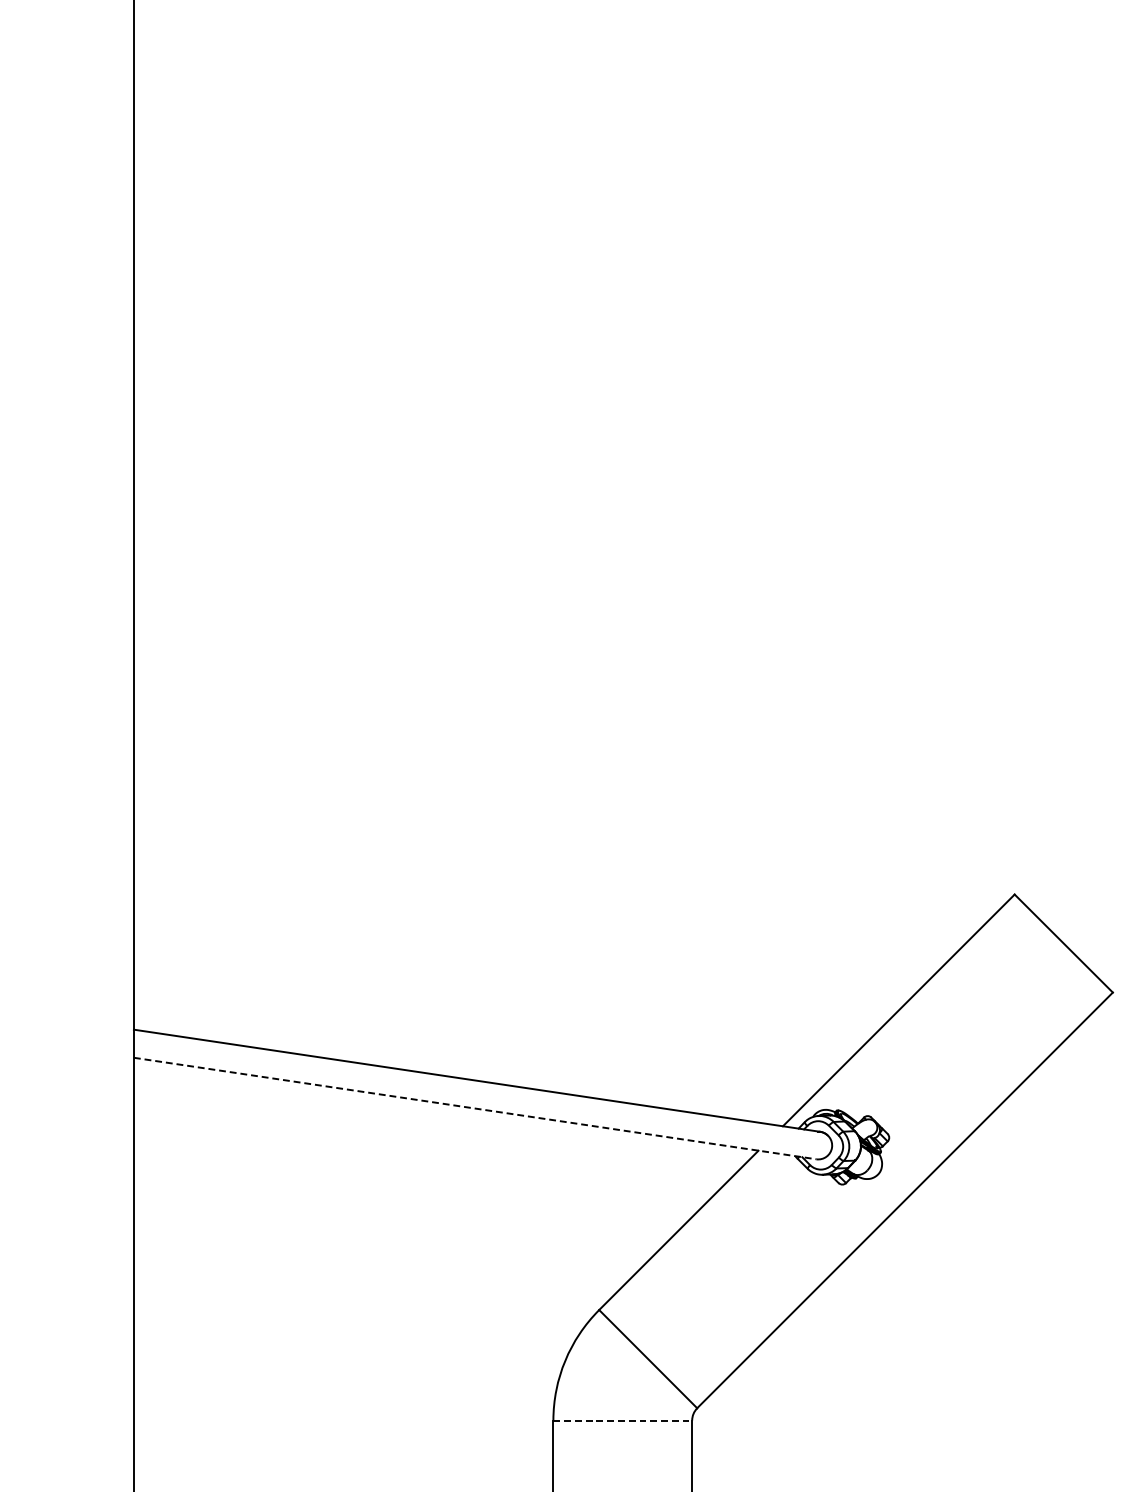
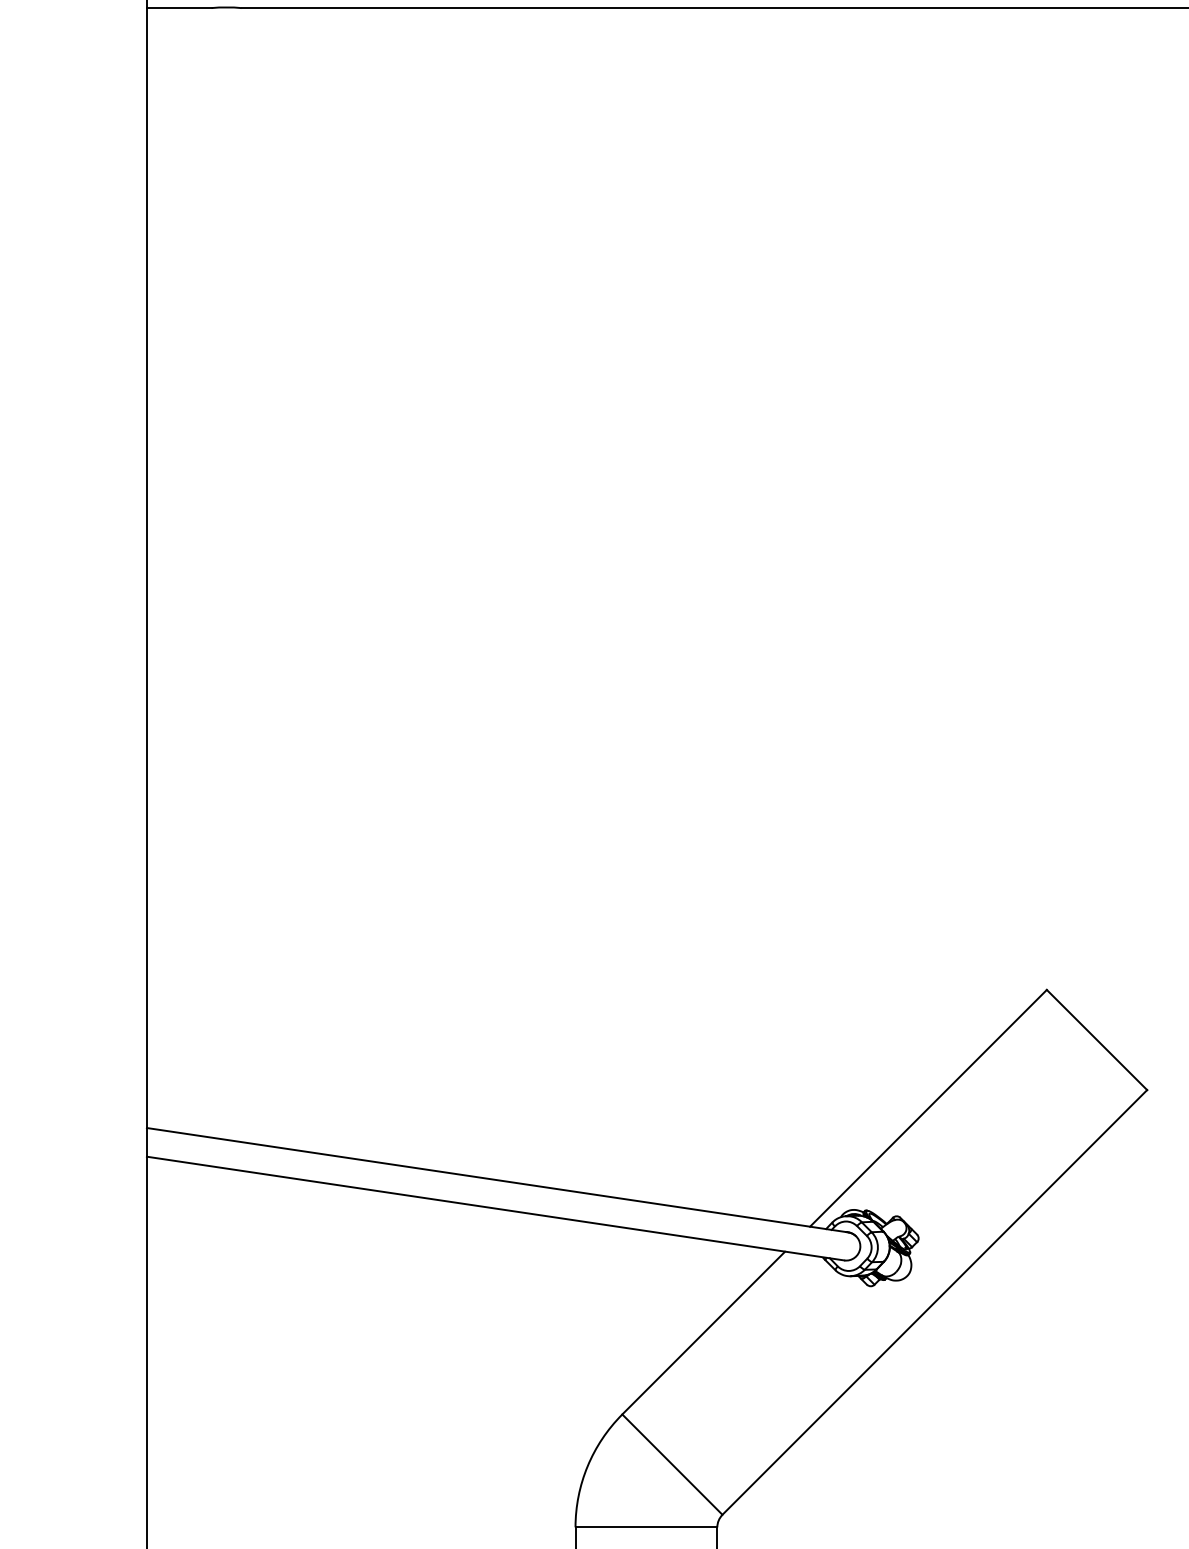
line: (476, 1108) -> (496, 1208), dashed -> solid
line: (622, 1420) -> (646, 1527), dashed -> solid

